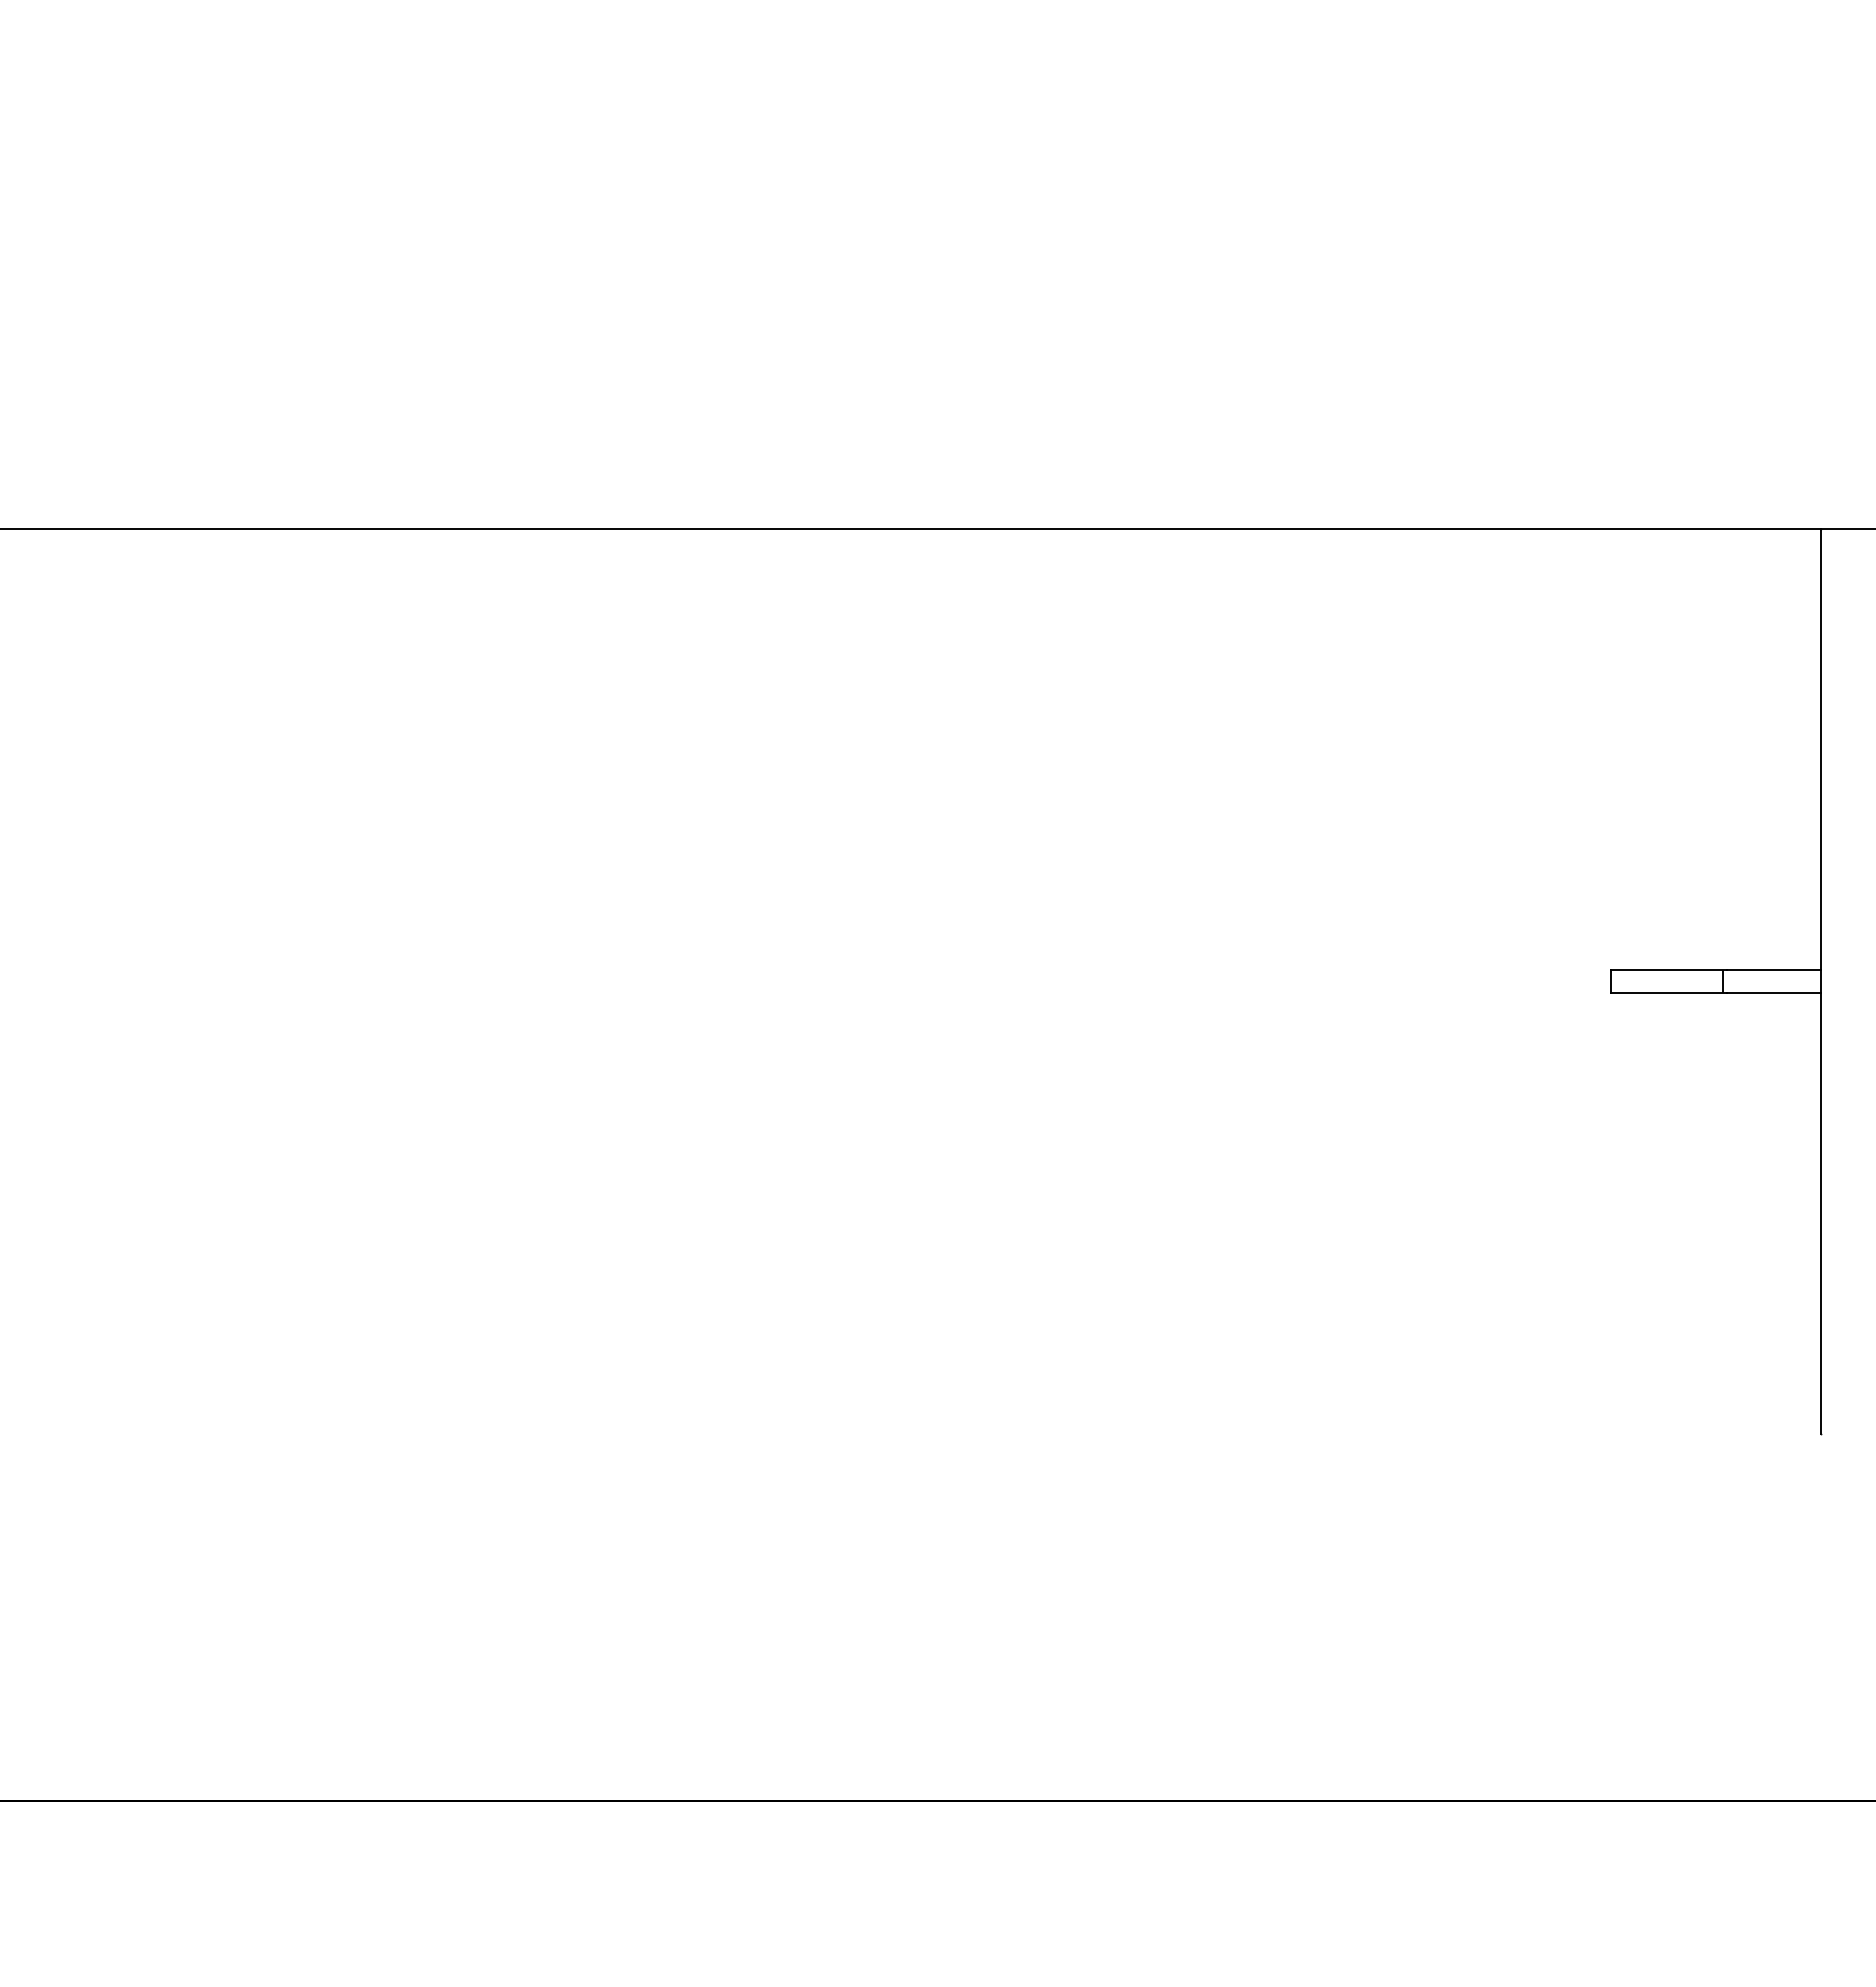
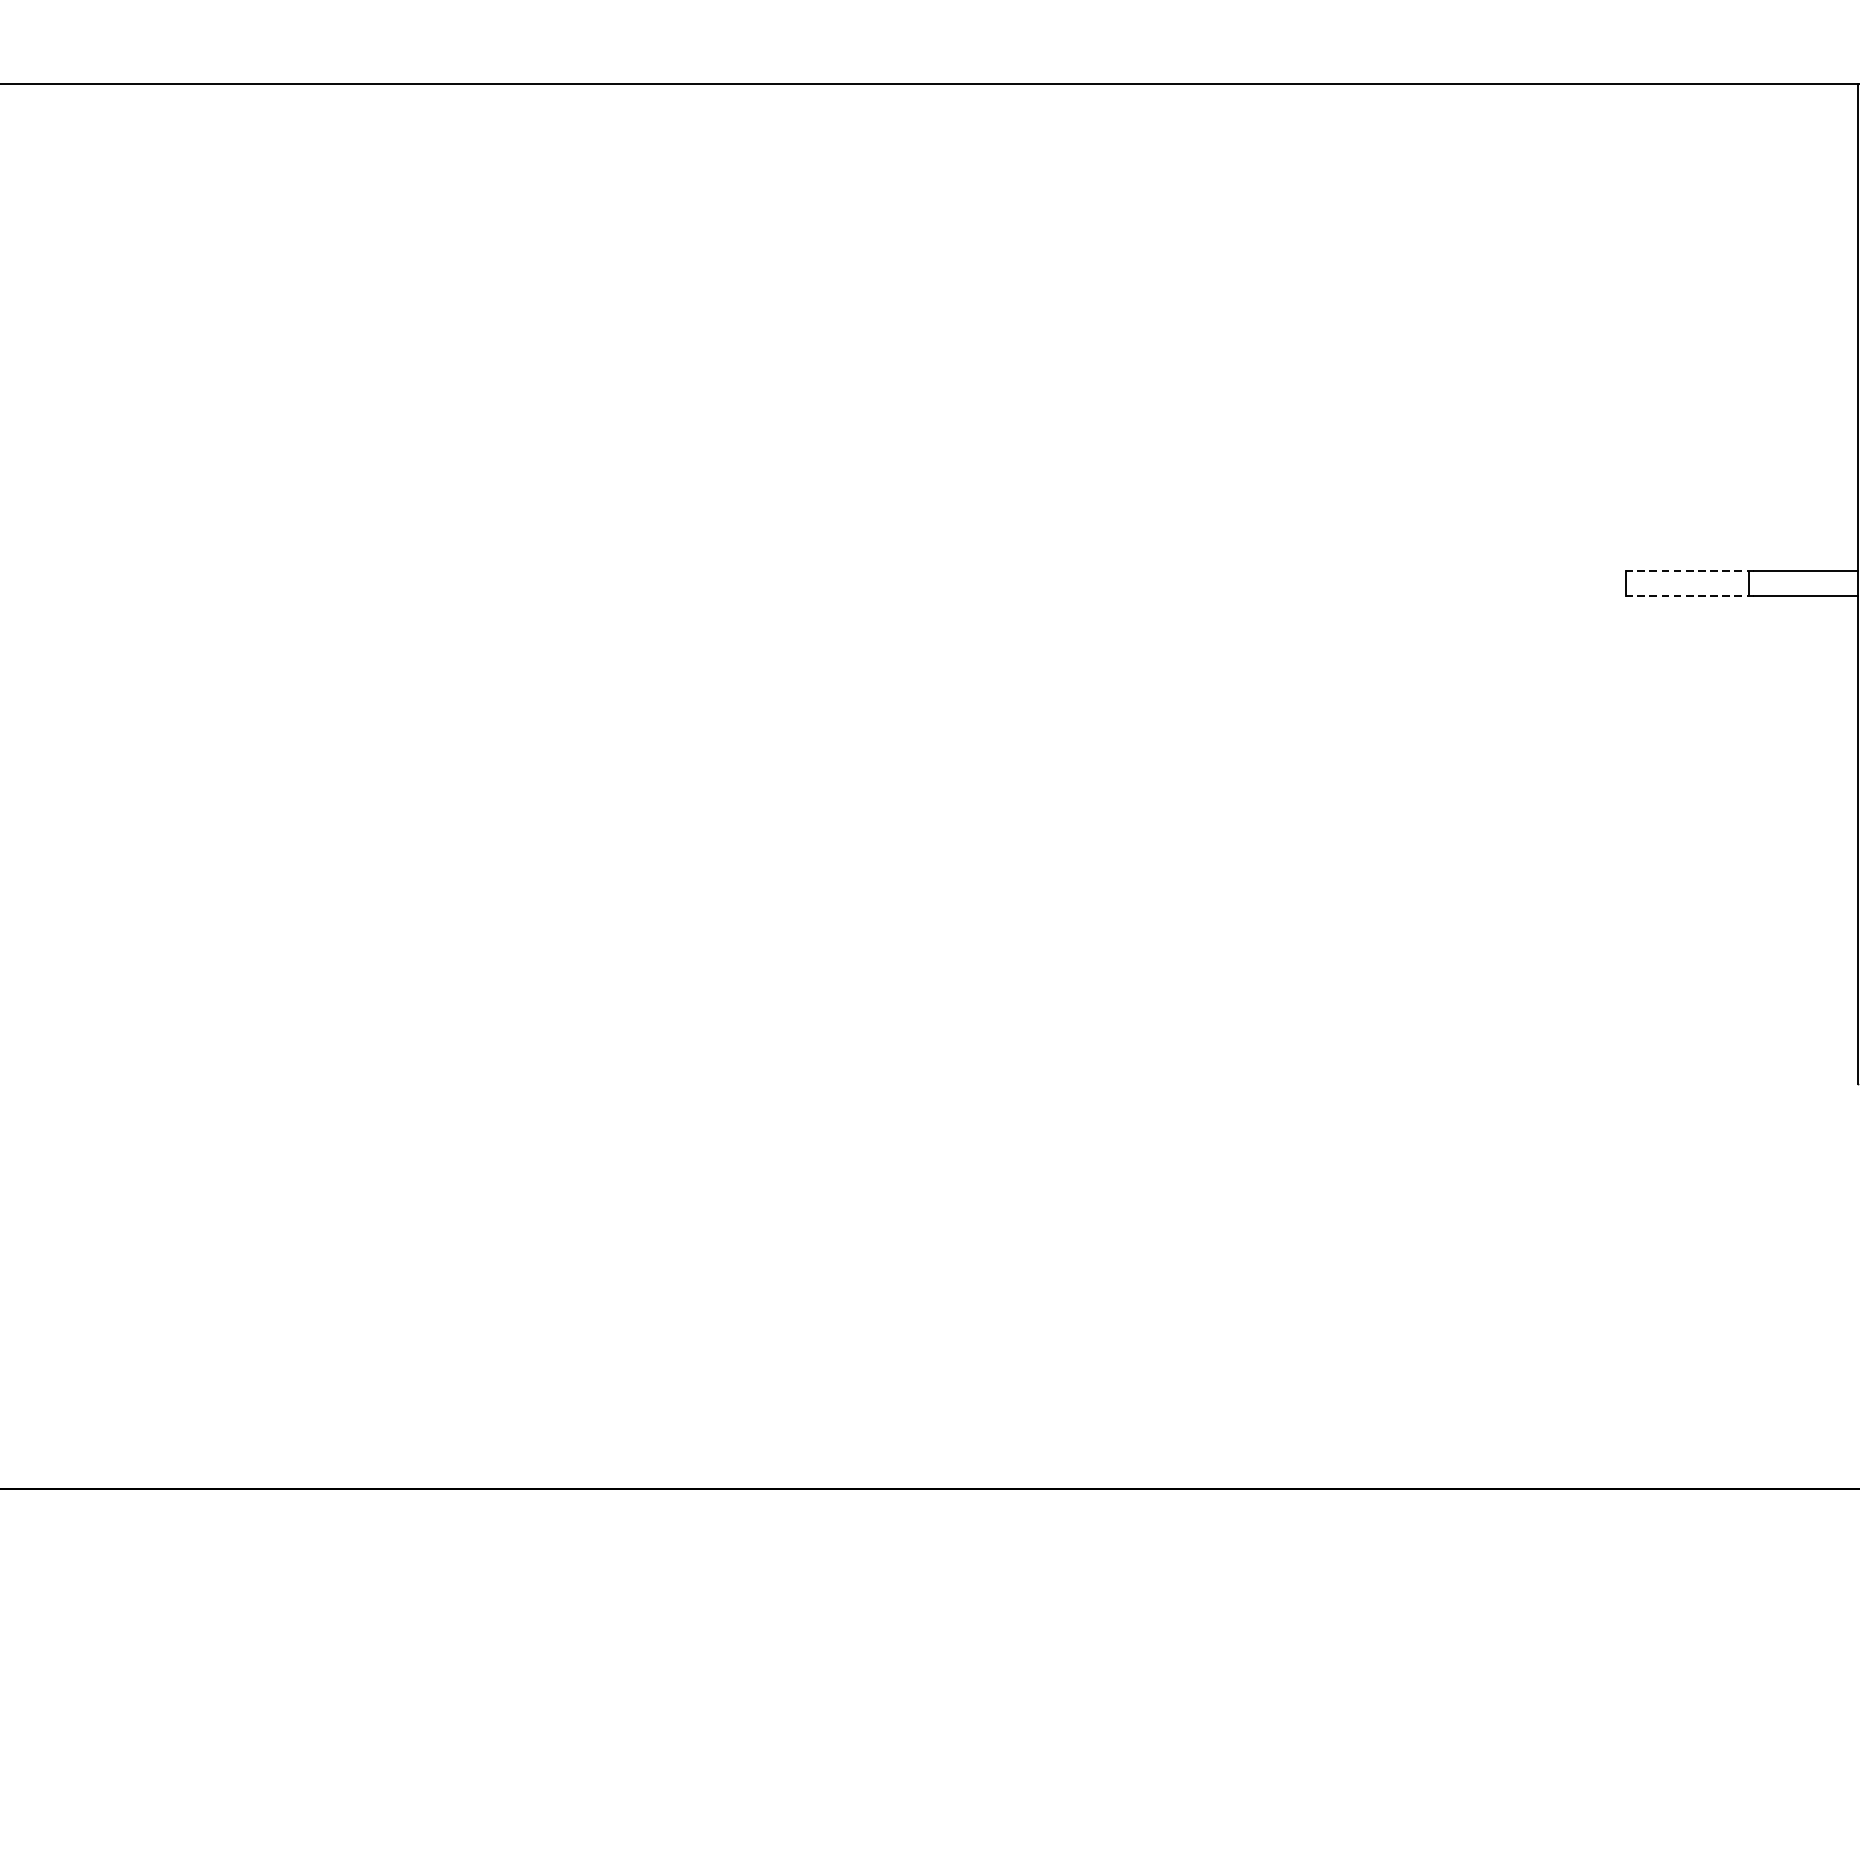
line: (1668, 970) -> (1689, 571), solid -> dashed
line: (1668, 992) -> (1689, 595), solid -> dashed

